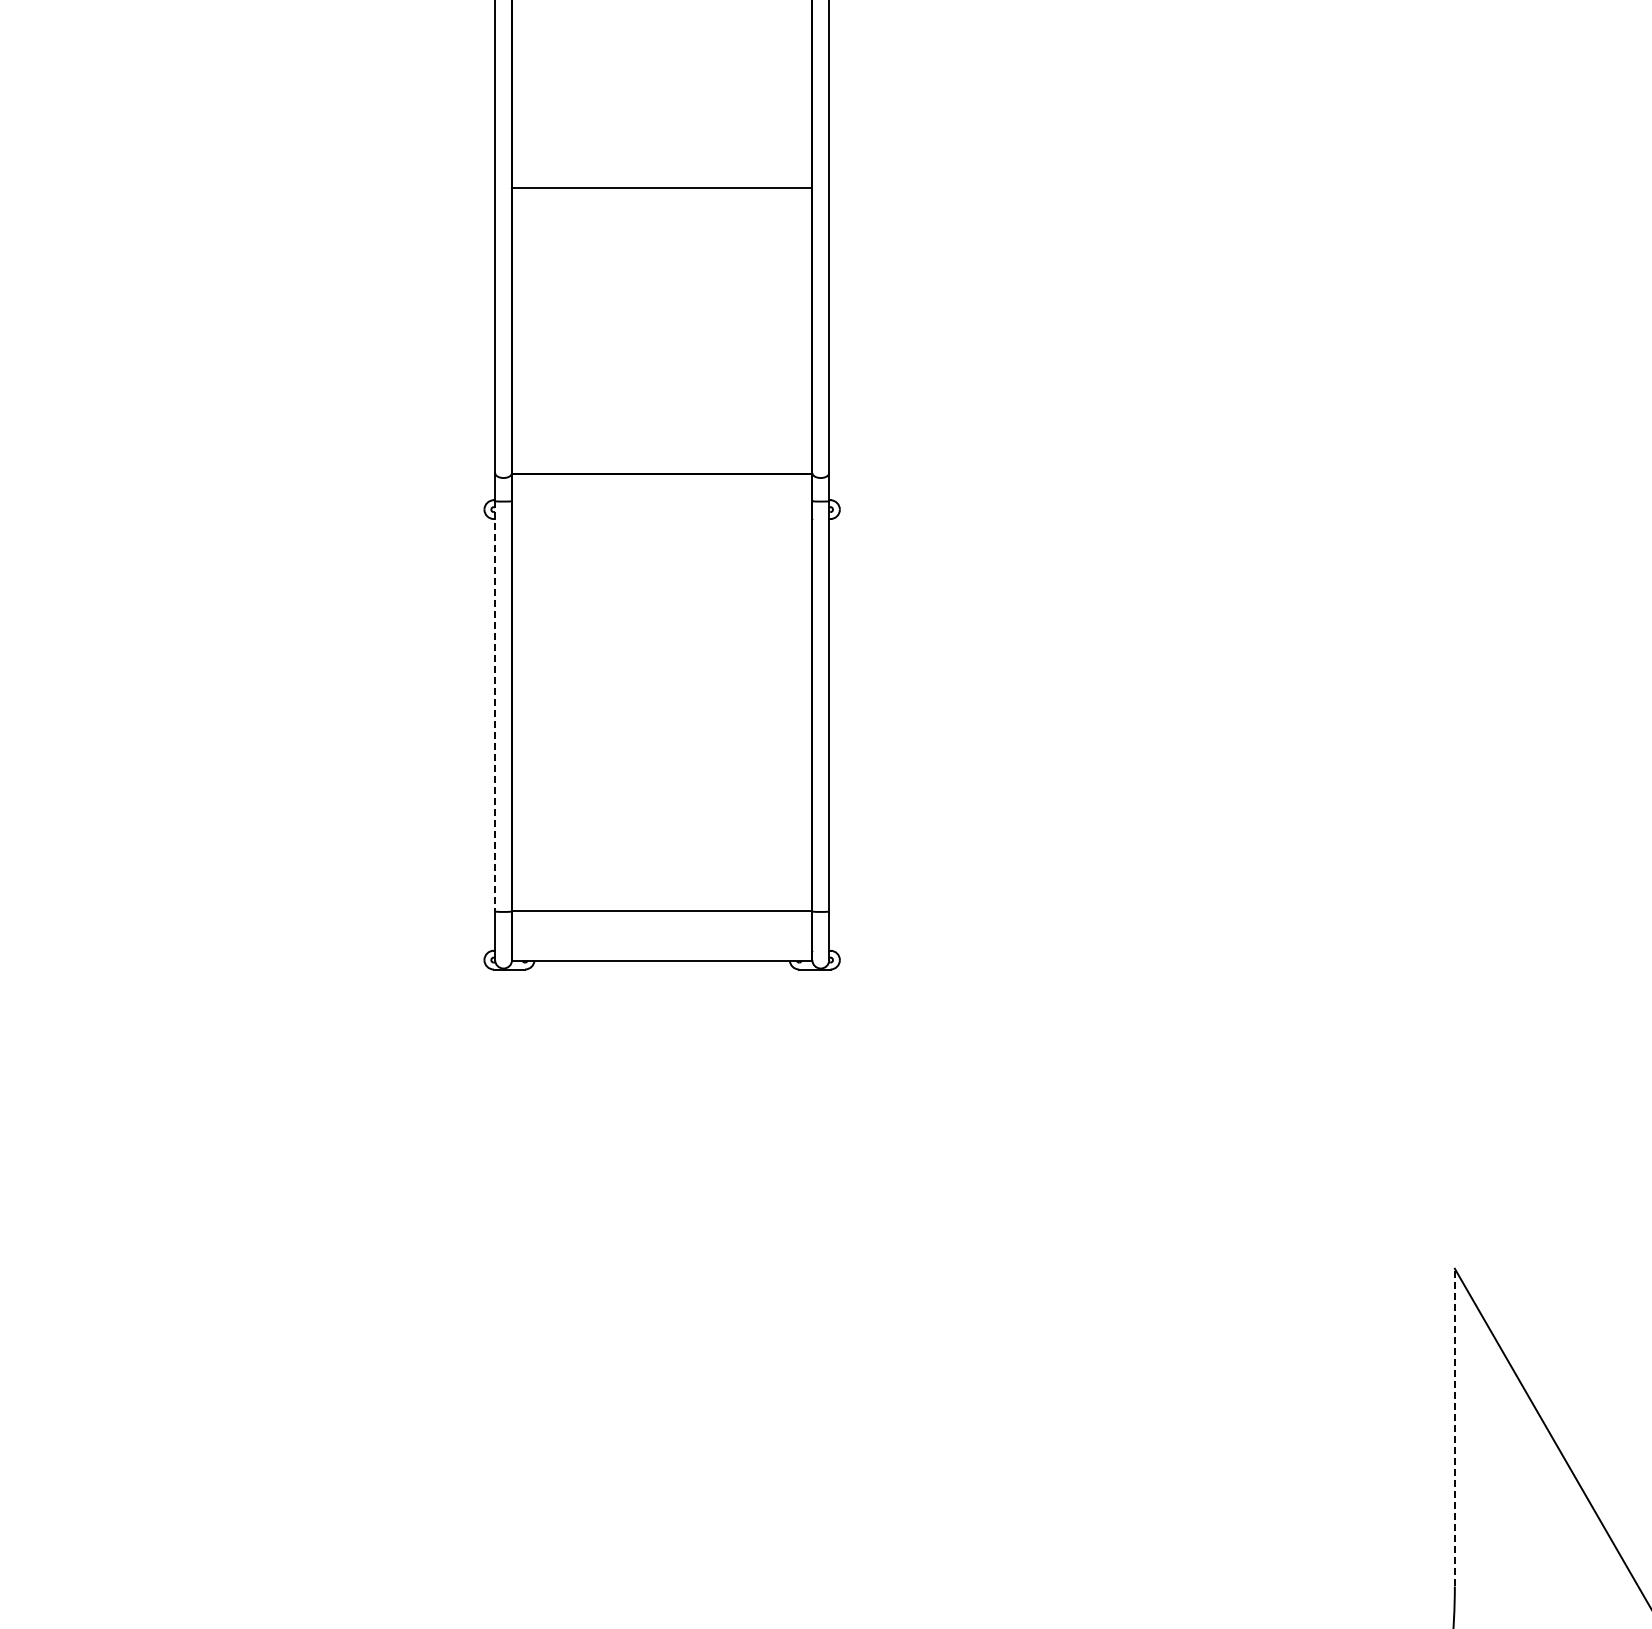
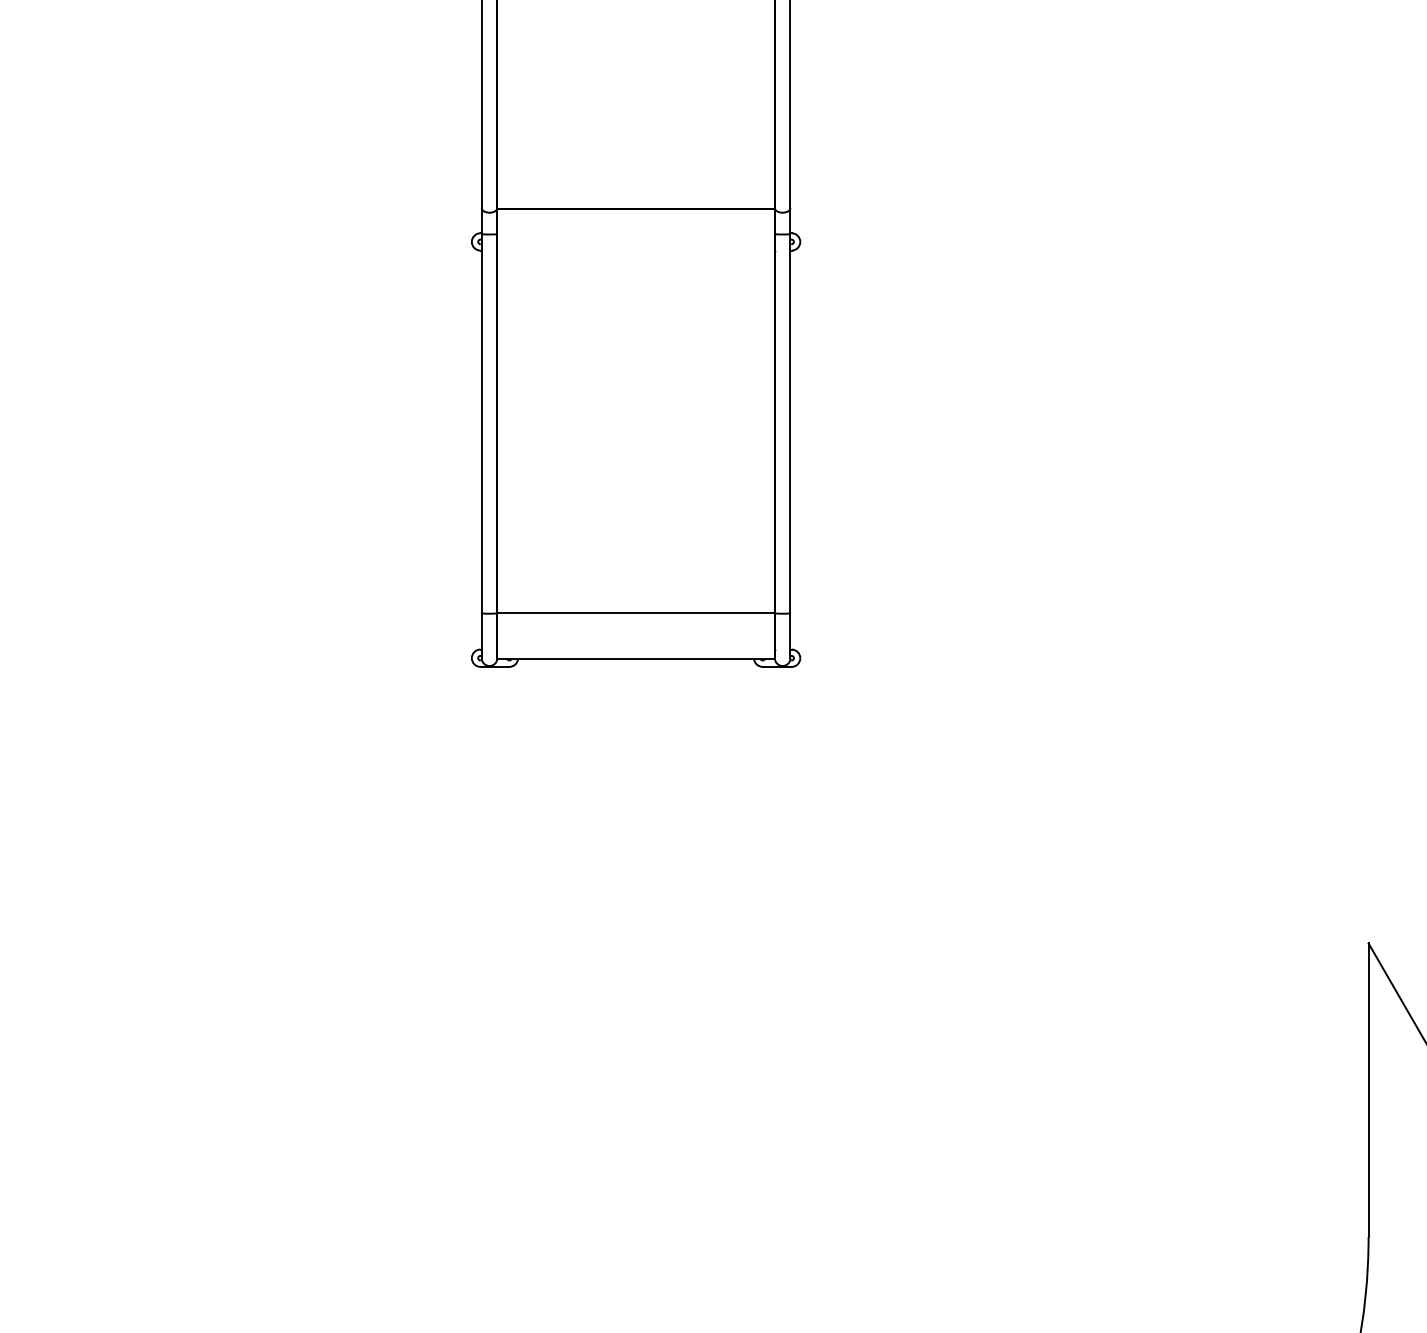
line: (495, 706) -> (482, 423), dashed -> solid
line: (1454, 1427) -> (1368, 1090), dashed -> solid

